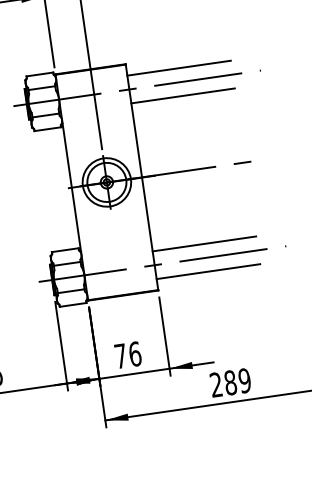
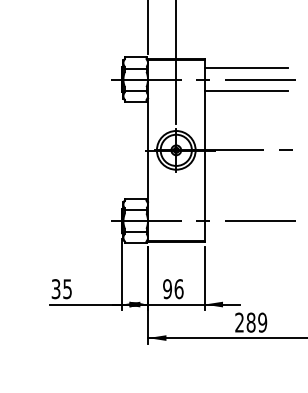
line: (203, 244) -> (245, 210), removed
line: (207, 271) -> (245, 232), removed
text: (120, 356) -> (167, 289), 76 -> 96

